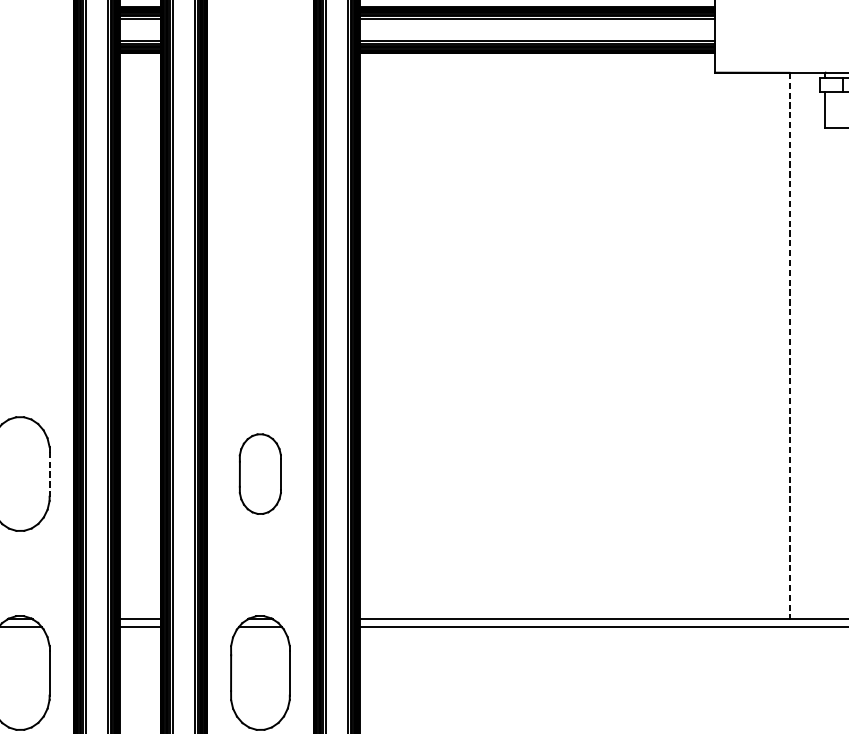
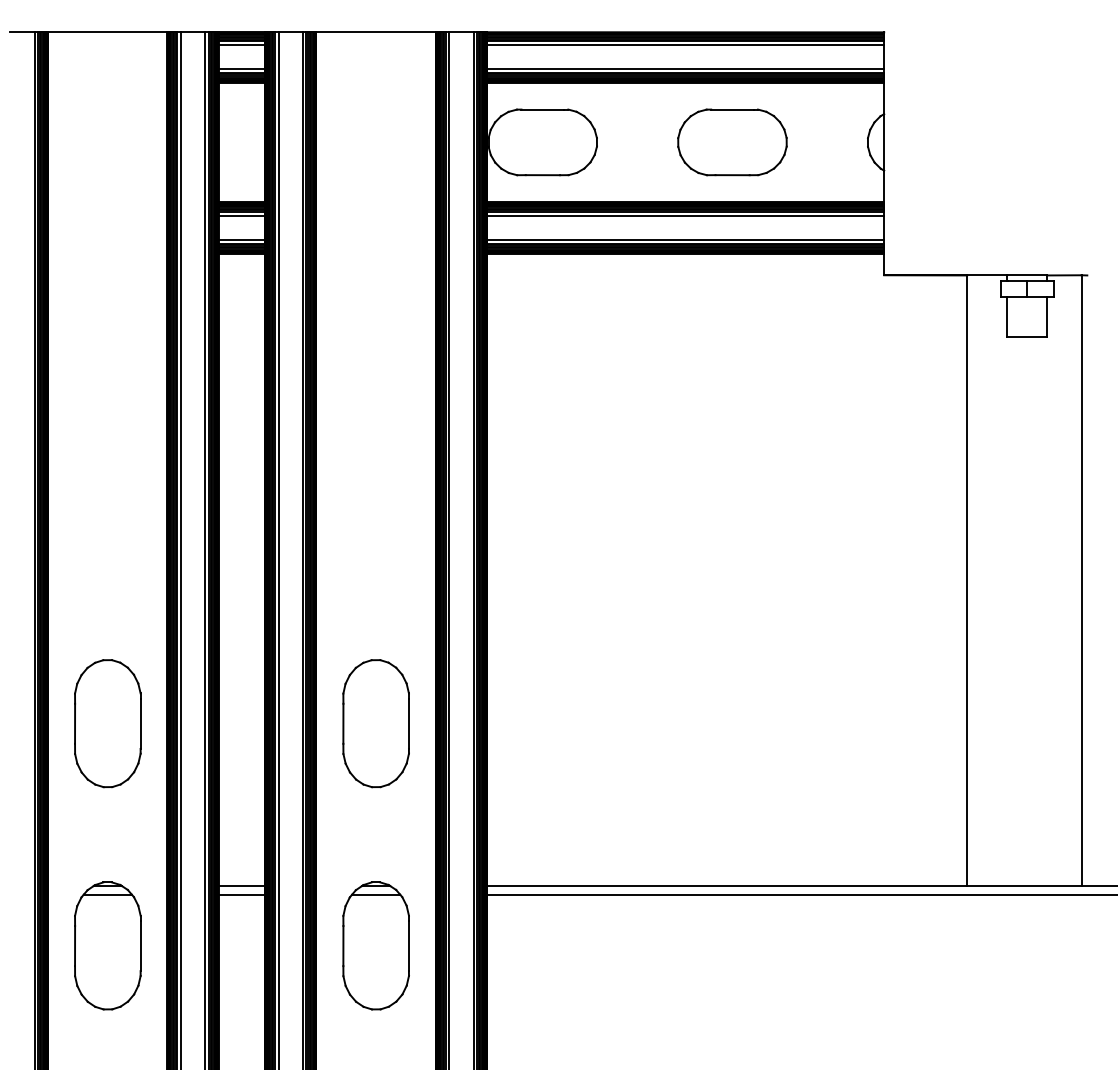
line: (789, 346) -> (967, 581), dashed -> solid
part: (259, 473) -> (375, 723), size x1.43
line: (49, 474) -> (140, 724), dashed -> solid

